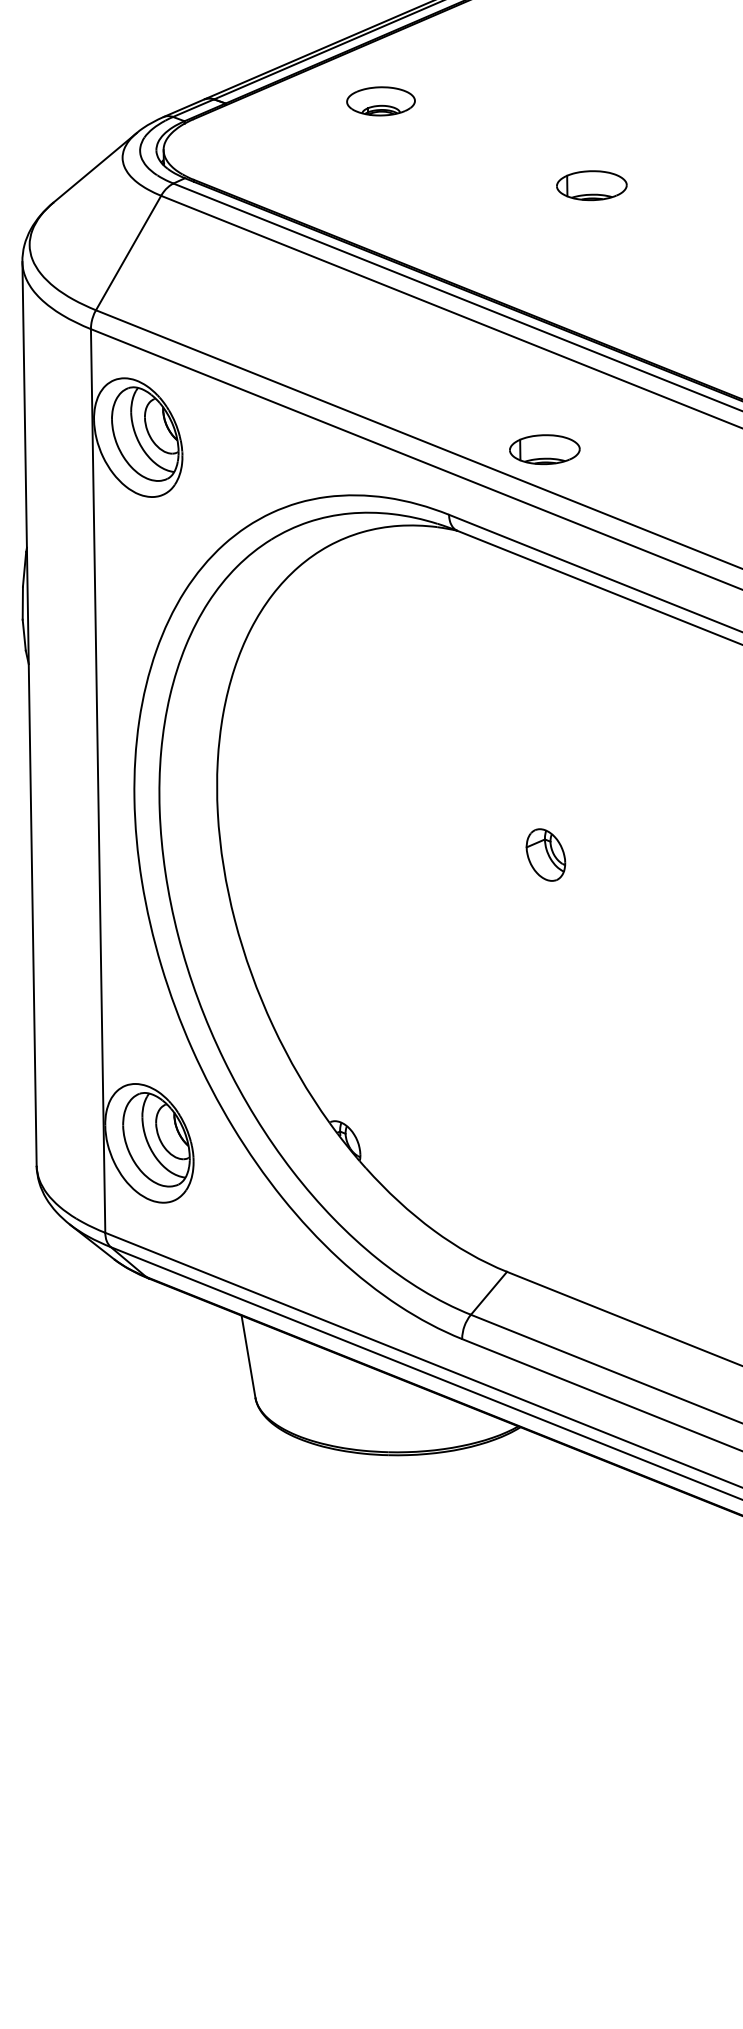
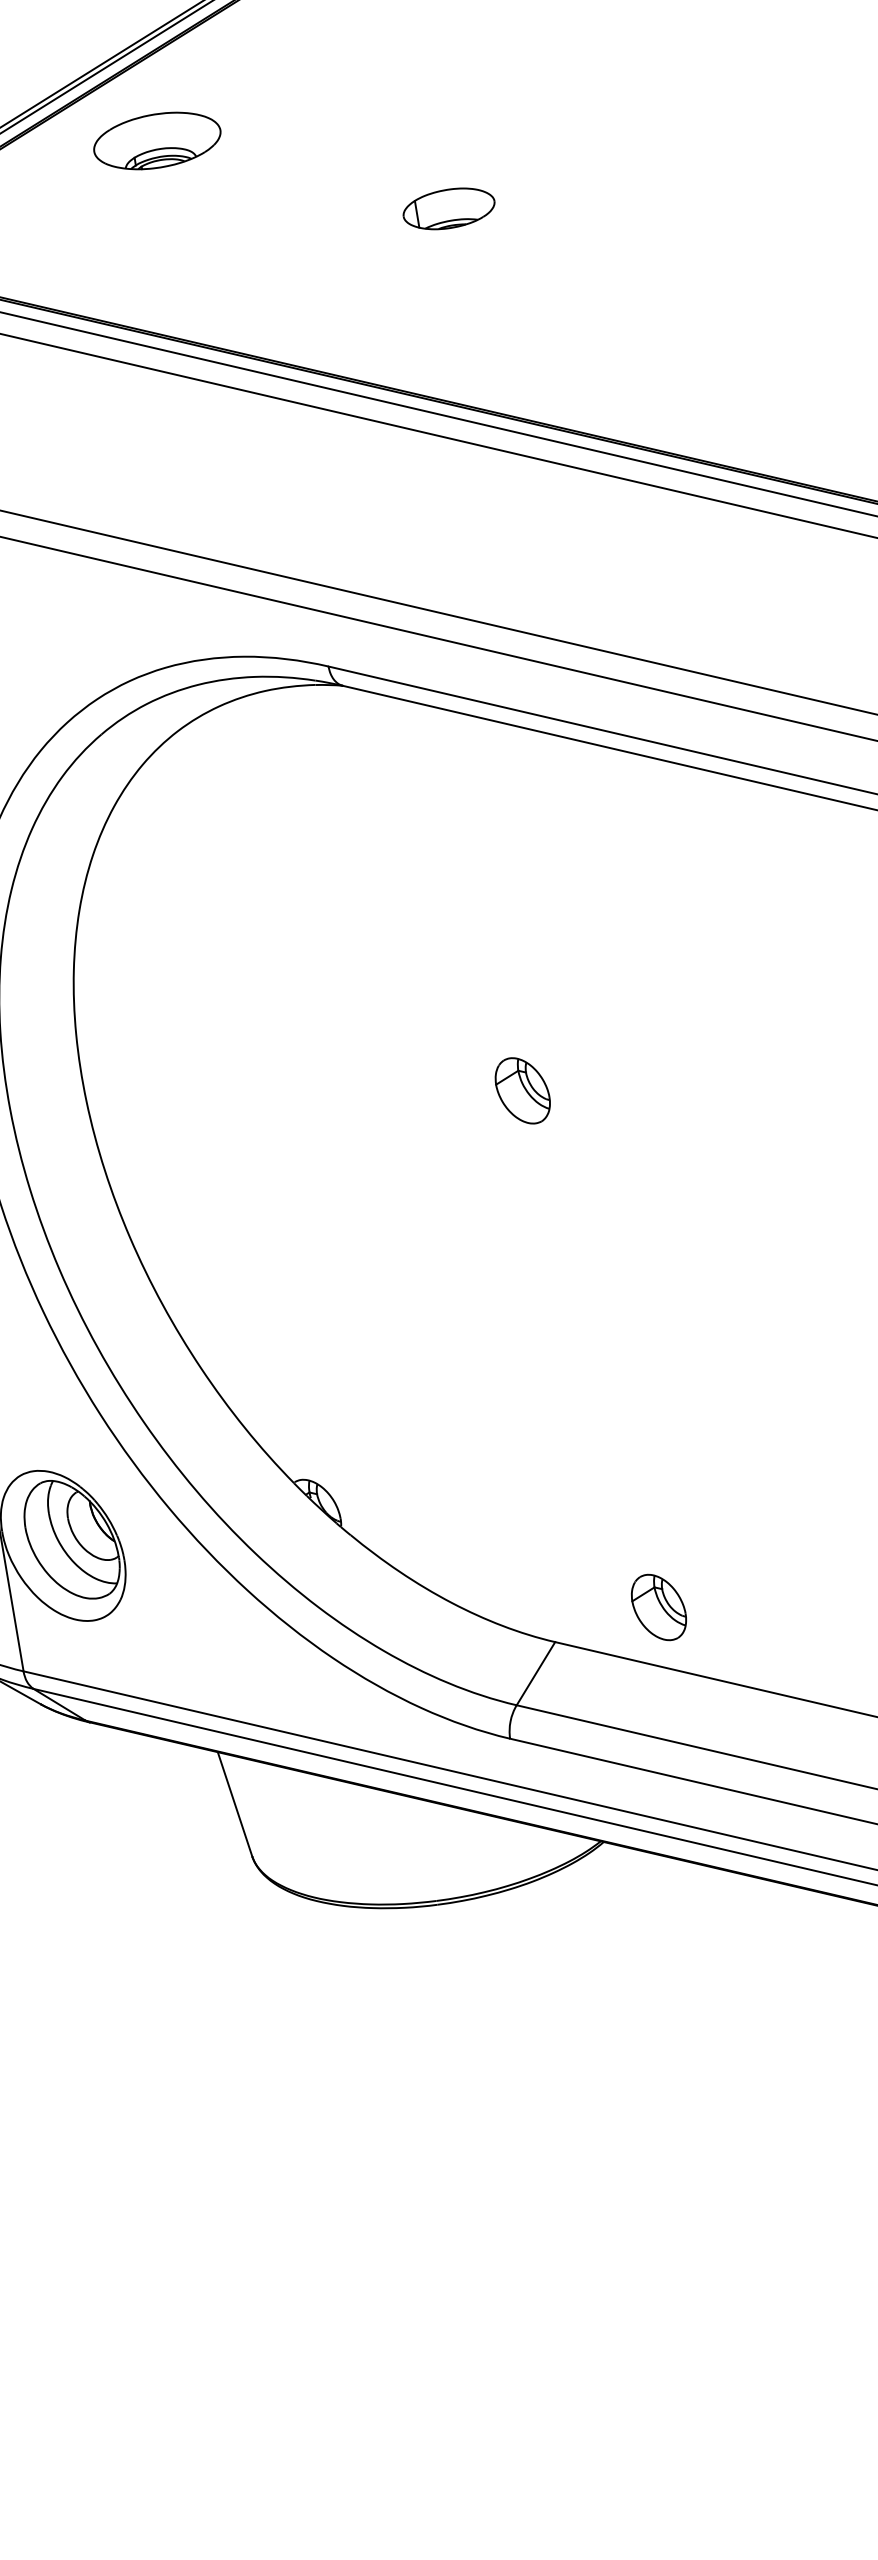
part: (380, 101) -> (156, 141), size x1.43
part: (544, 449) -> (439, 562), removed
part: (588, 1257) -> (658, 1607), added

